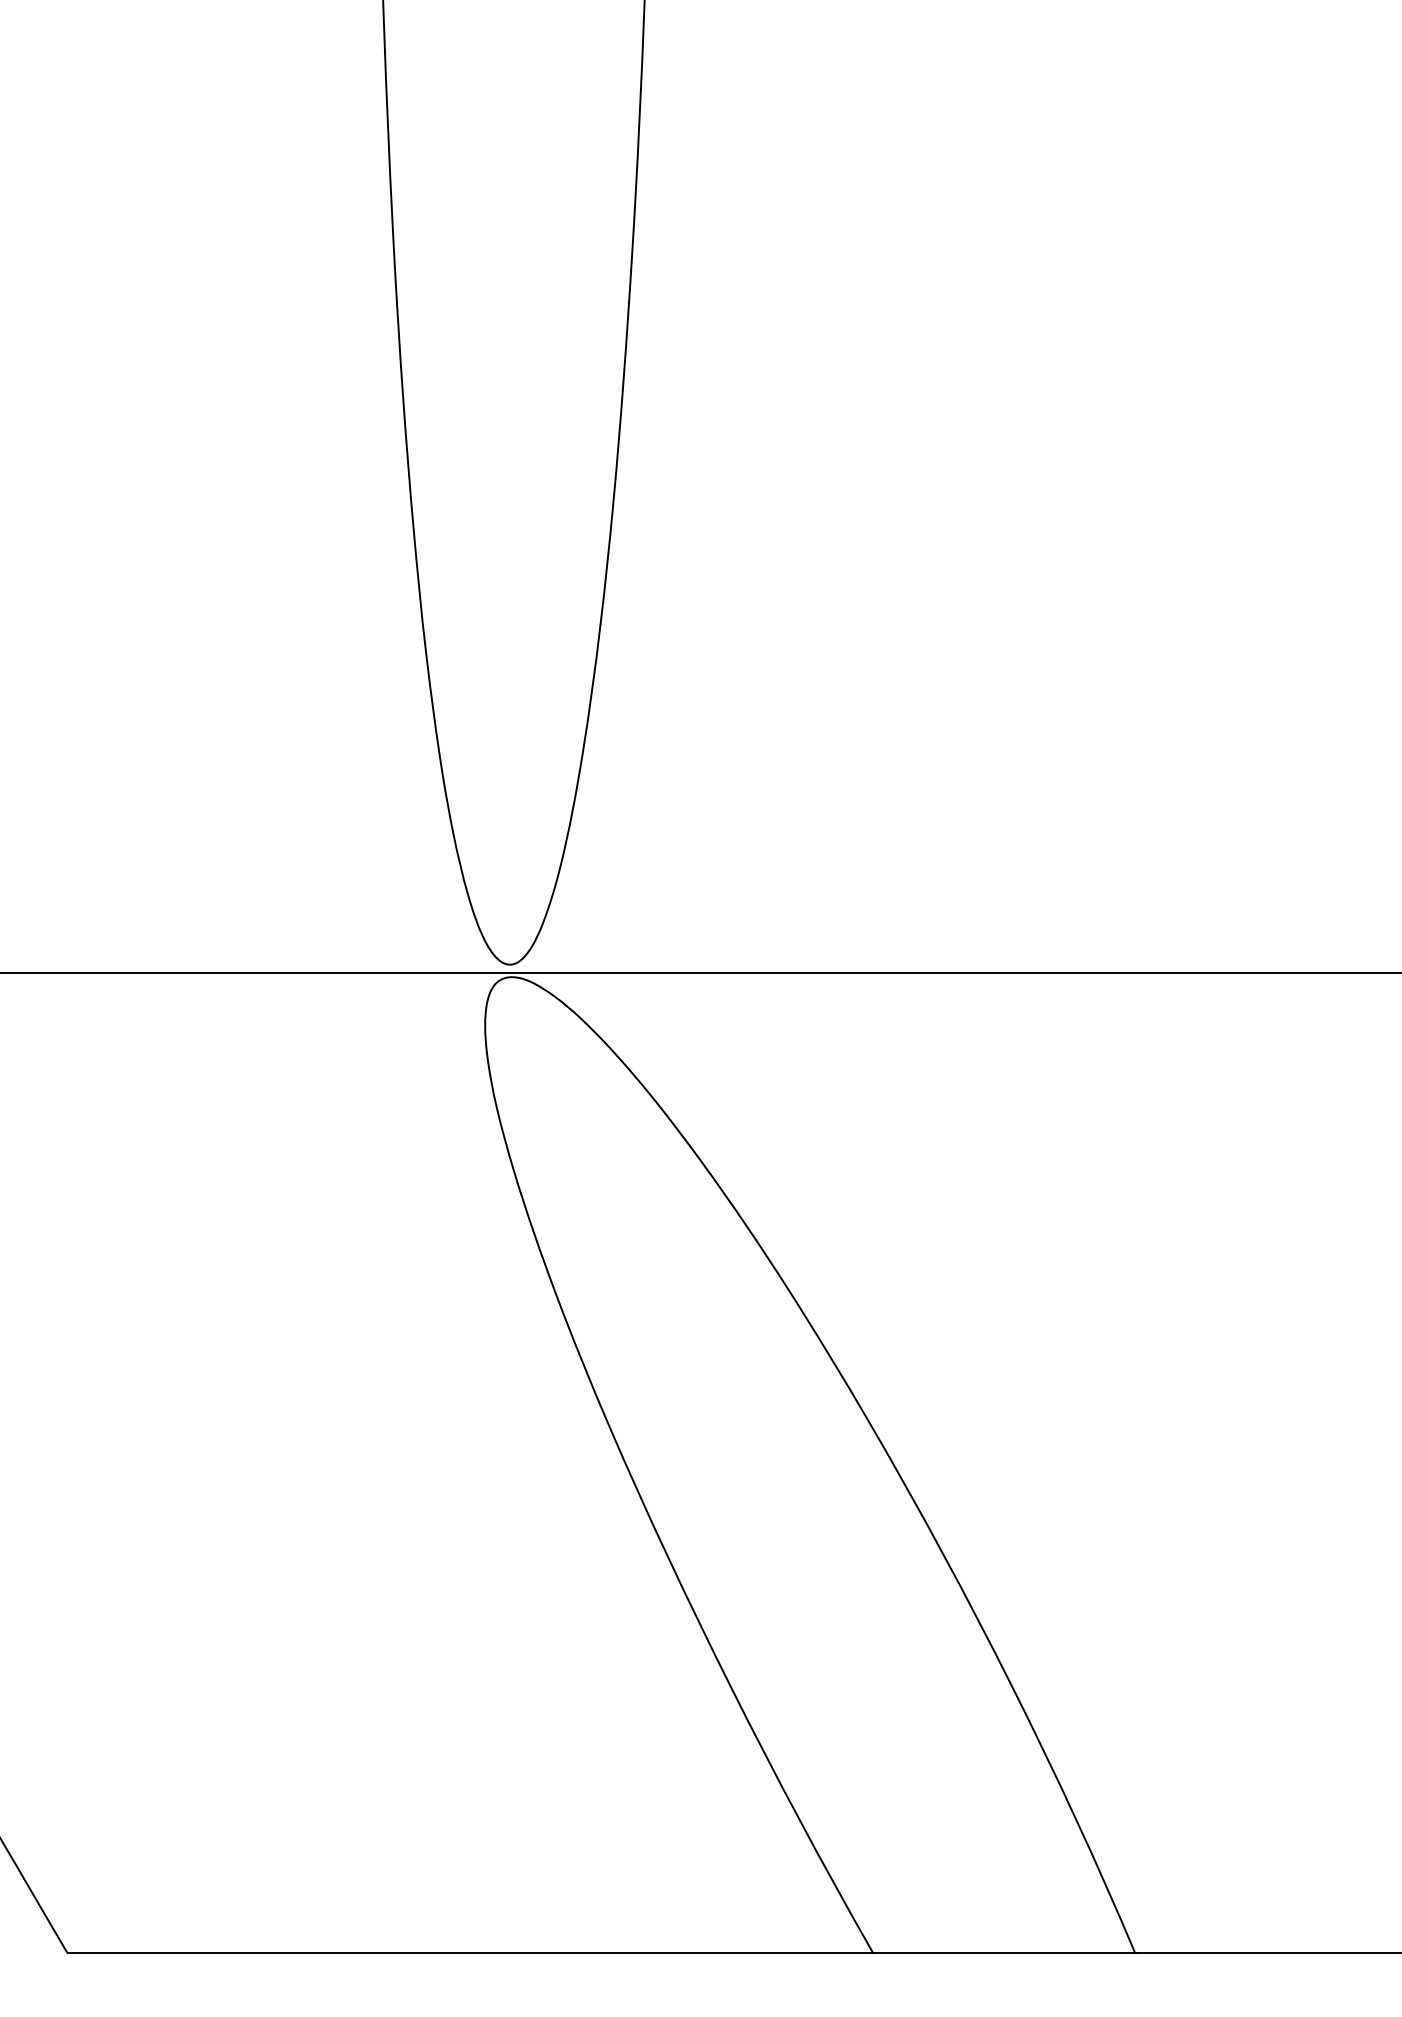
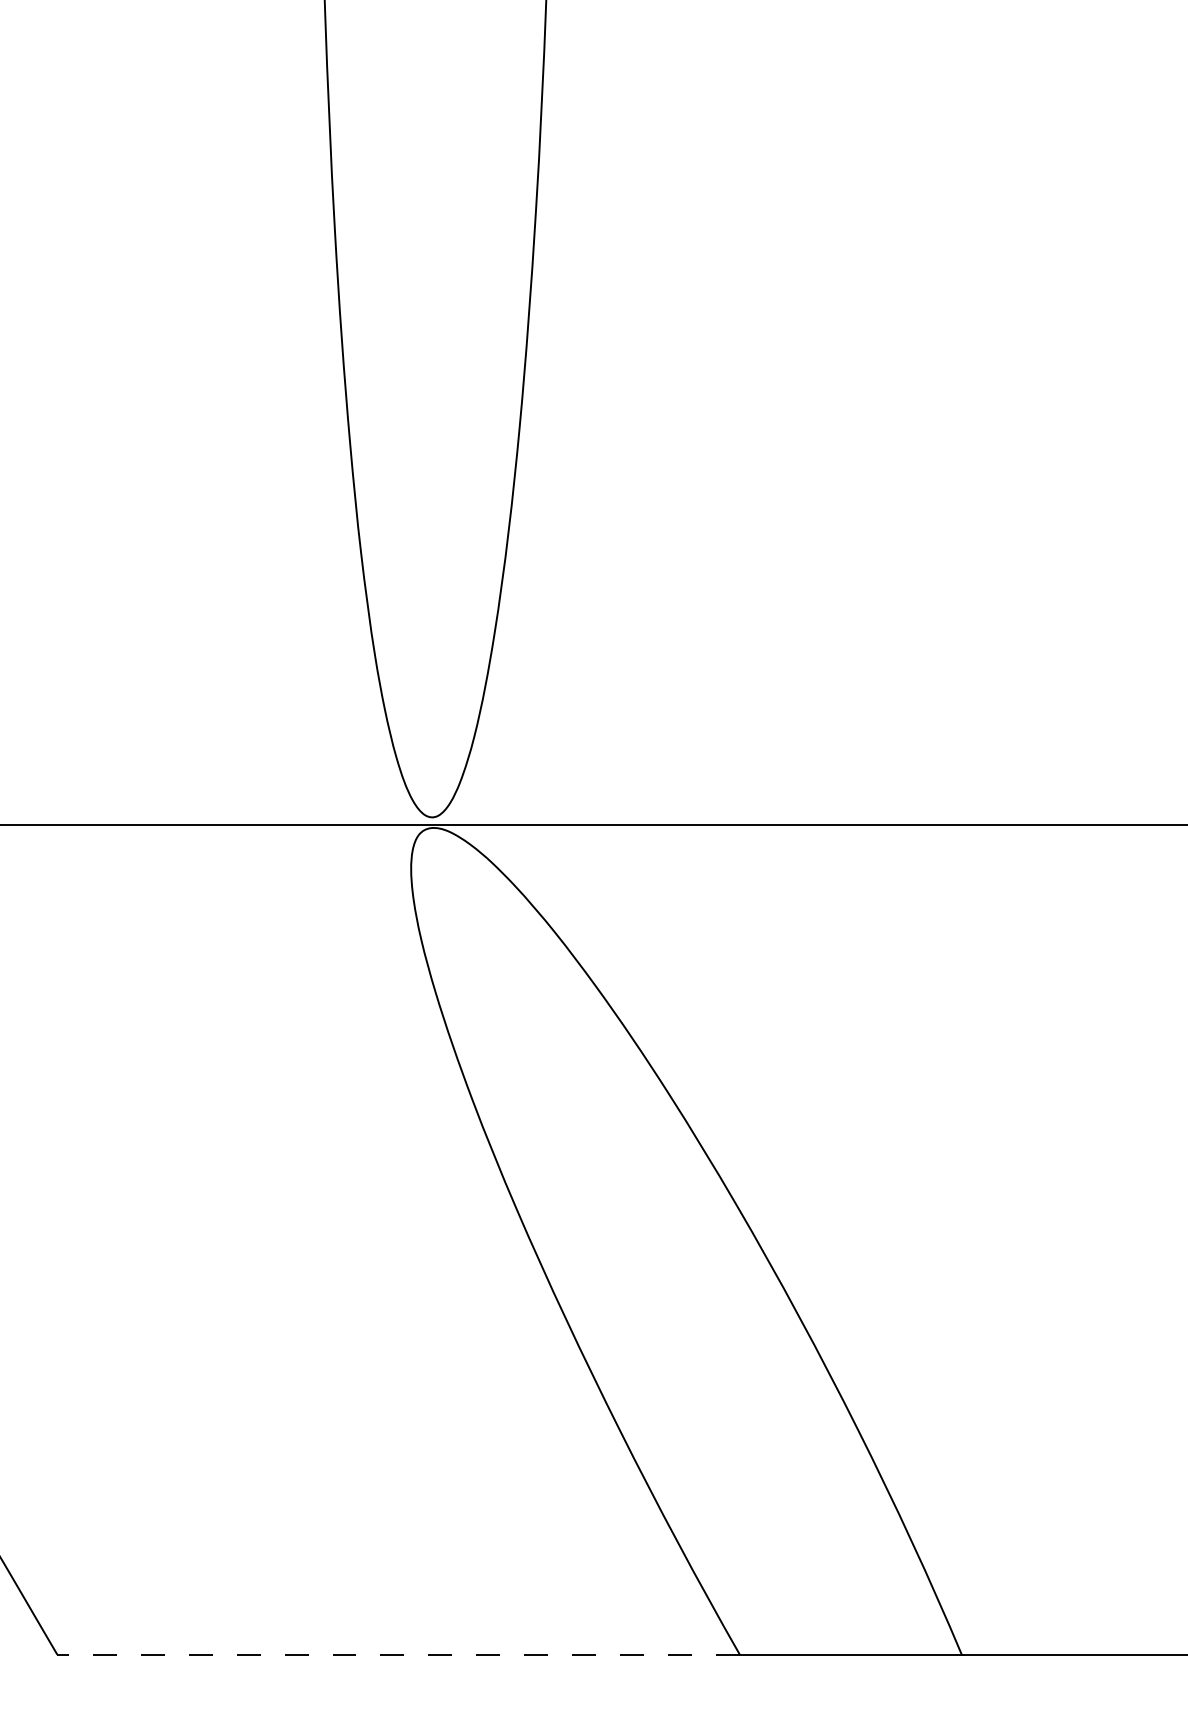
line: (470, 1953) -> (398, 1655), solid -> dashed

